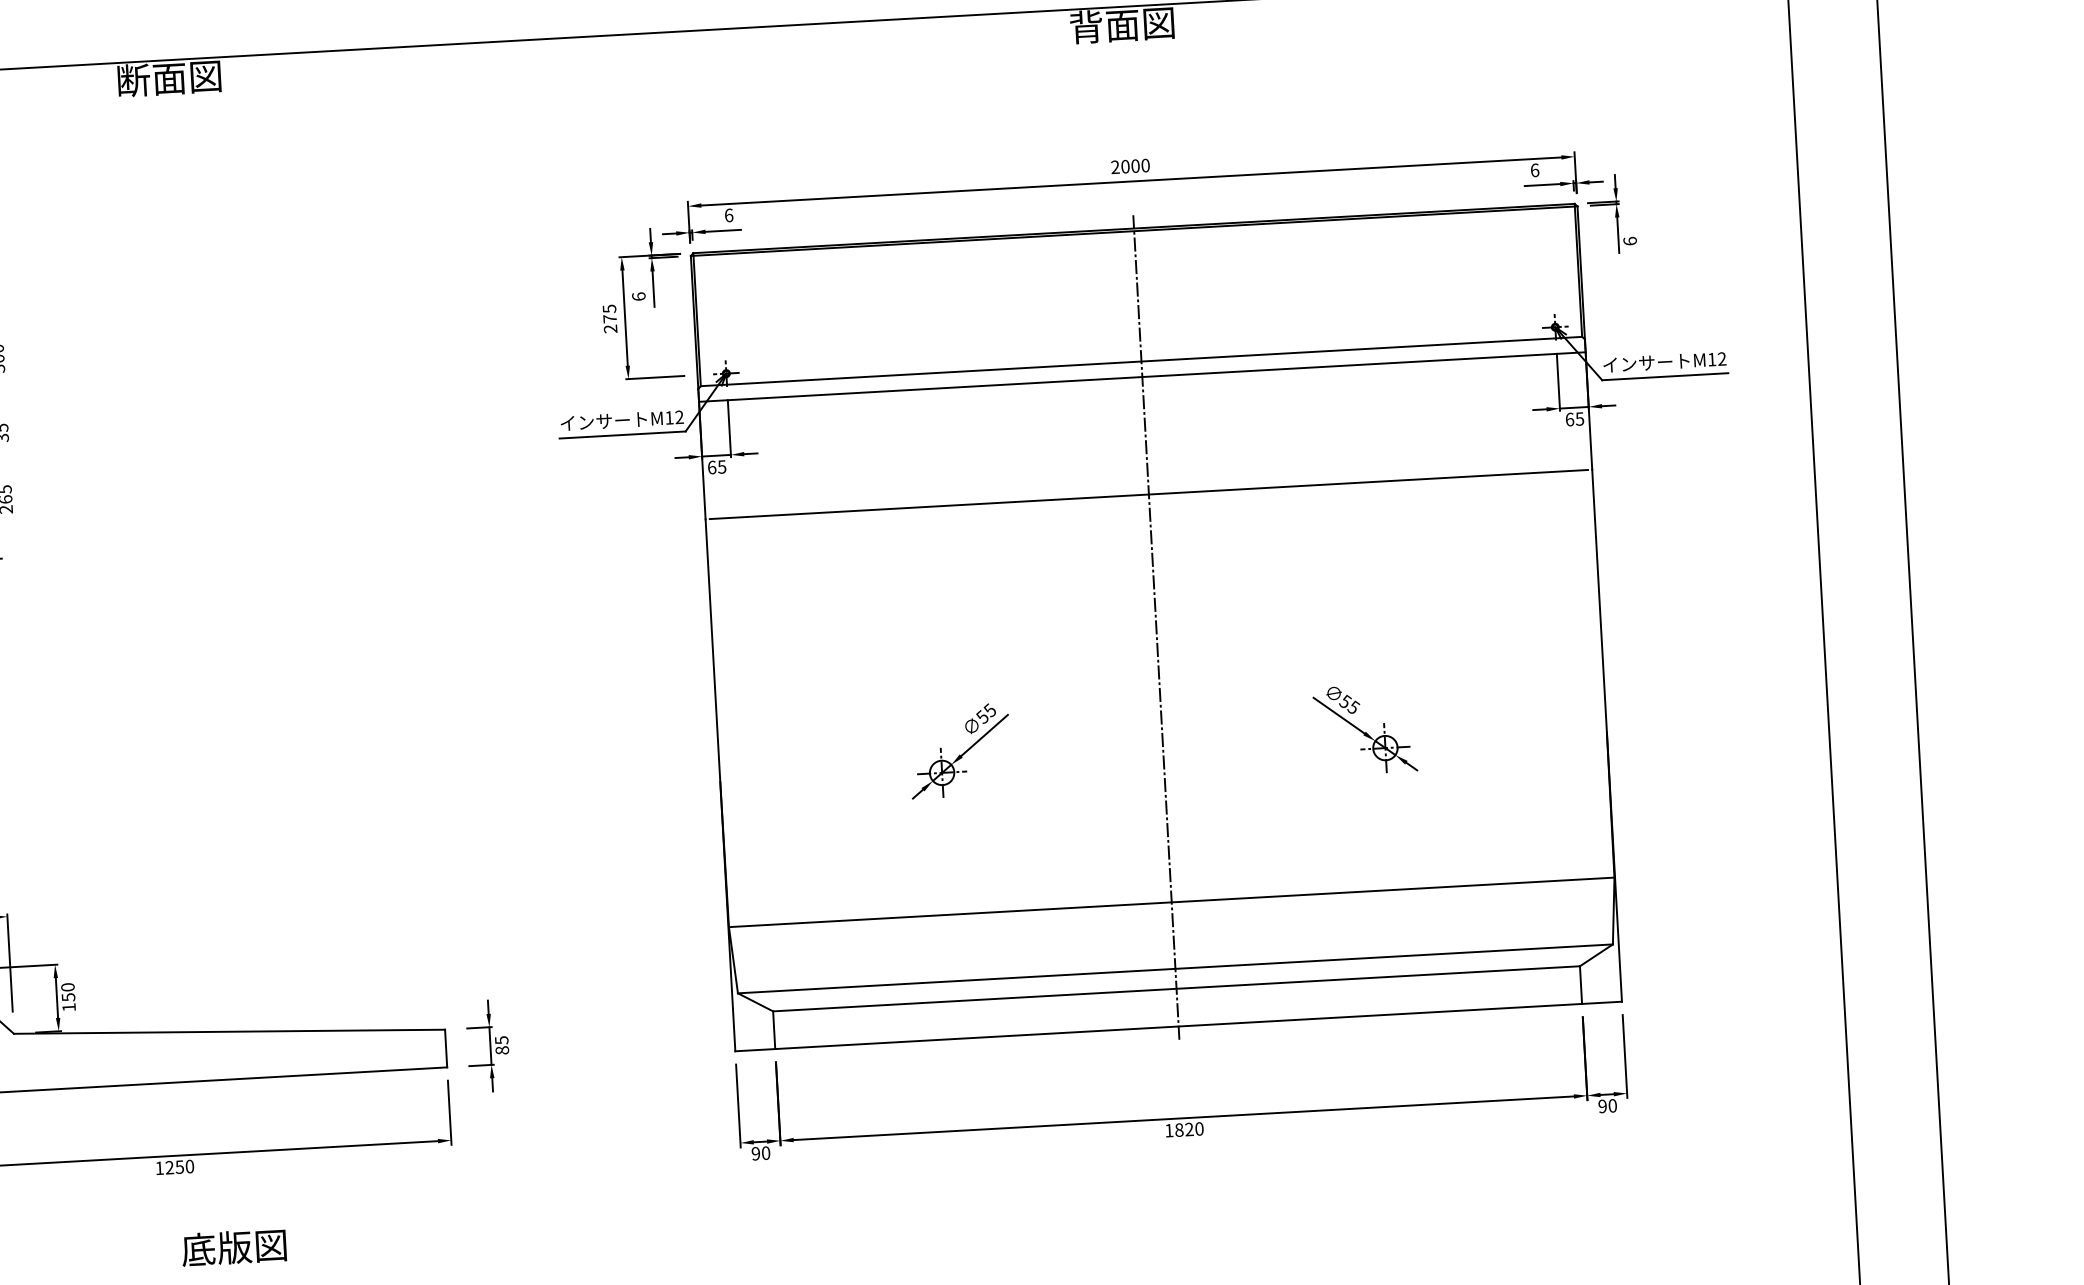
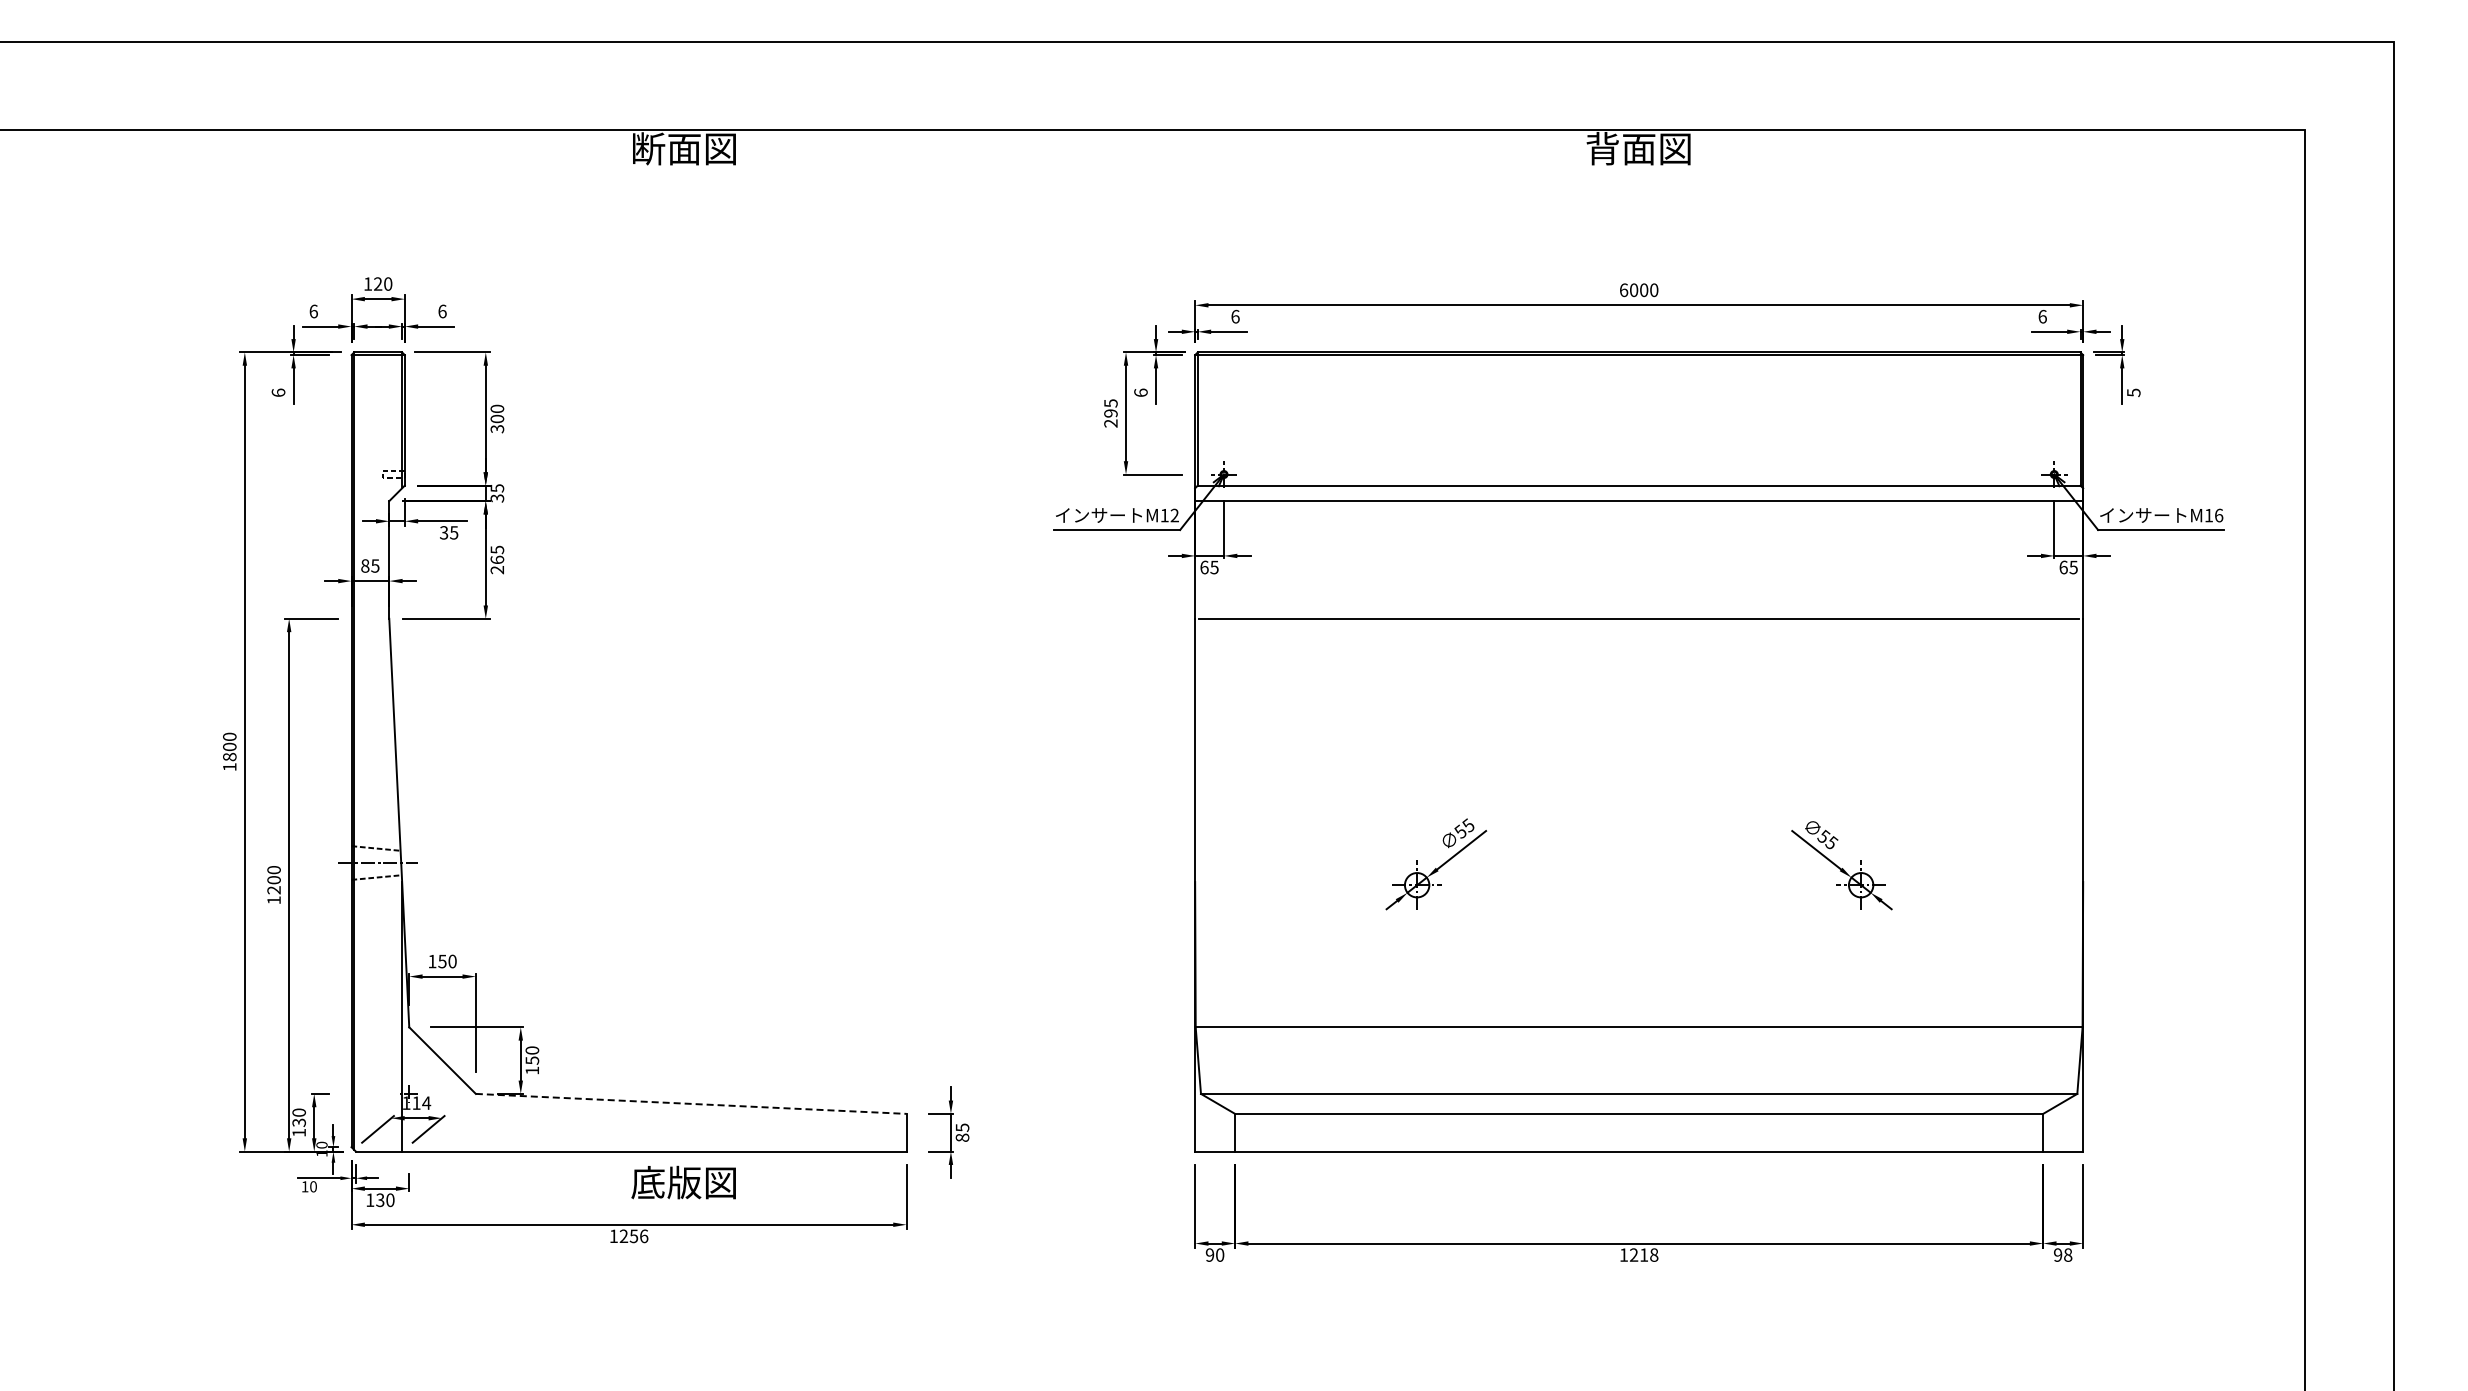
text: (1114, 167) -> (1623, 290), 2000 -> 6000
text: (1629, 240) -> (2133, 392), 6 -> 5
text: (609, 319) -> (1110, 413), 275 -> 295
text: (1722, 358) -> (2219, 515), M12 -> M16
line: (1156, 626) -> (1639, 751), removed
line: (229, 1031) -> (691, 1103), solid -> dashed
text: (1613, 1105) -> (2068, 1254), 90 -> 98
text: (1189, 1128) -> (1644, 1254), 1820 -> 1218
text: (190, 1165) -> (644, 1235), 1250 -> 1256
text: (233, 1247) -> (683, 1182), moved

